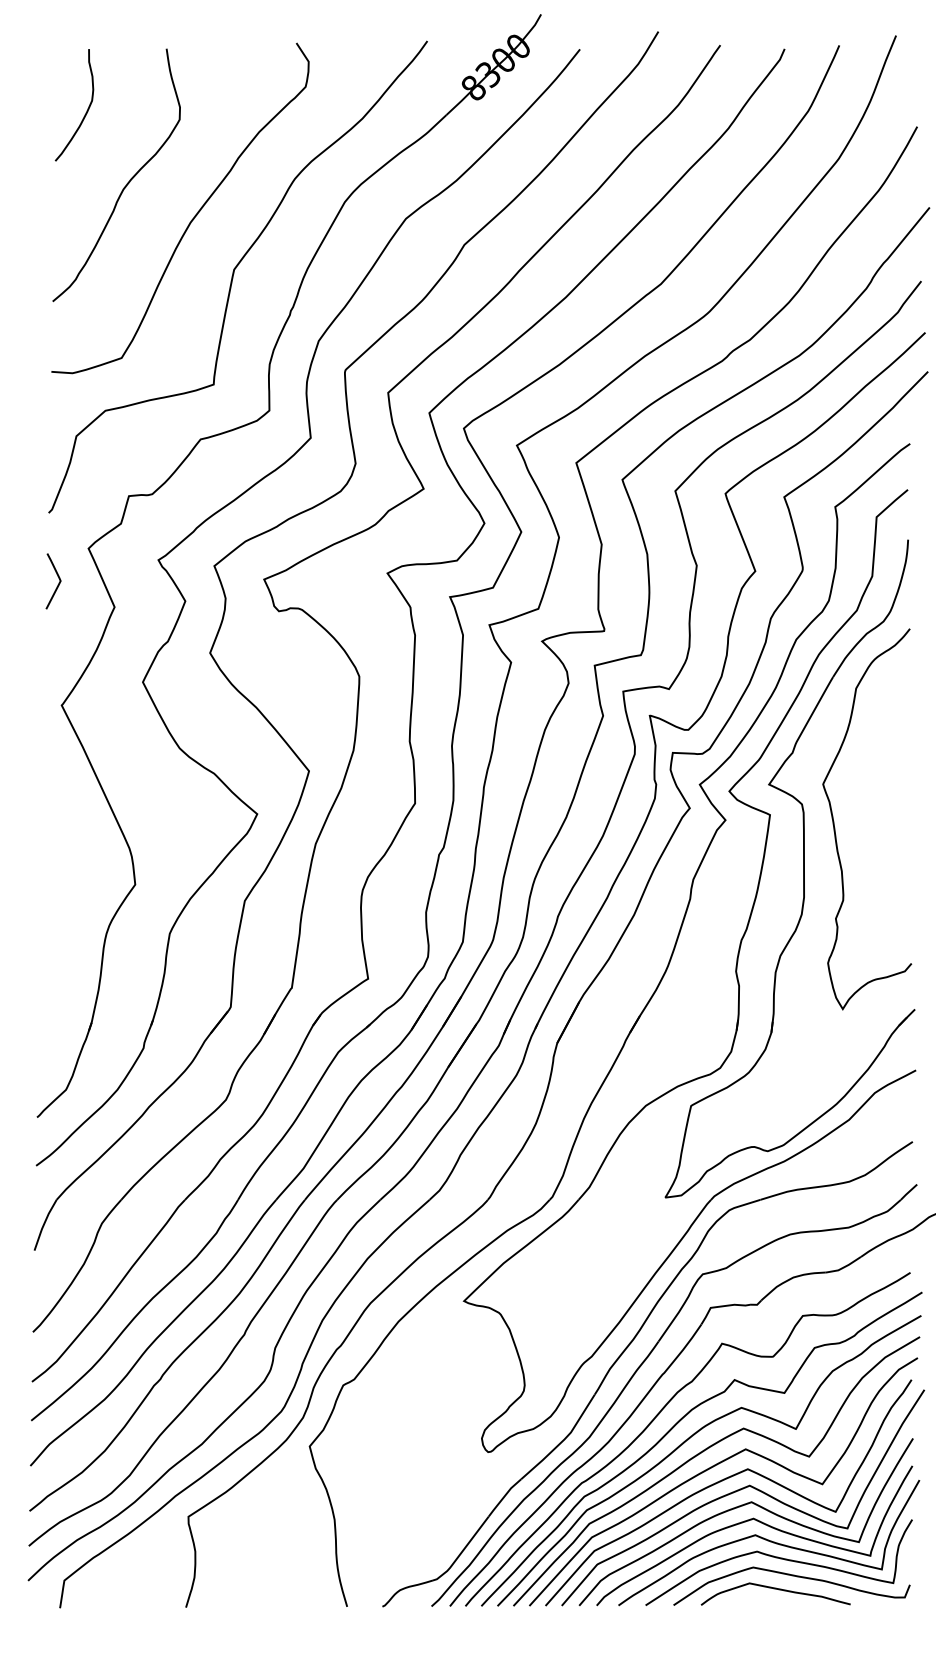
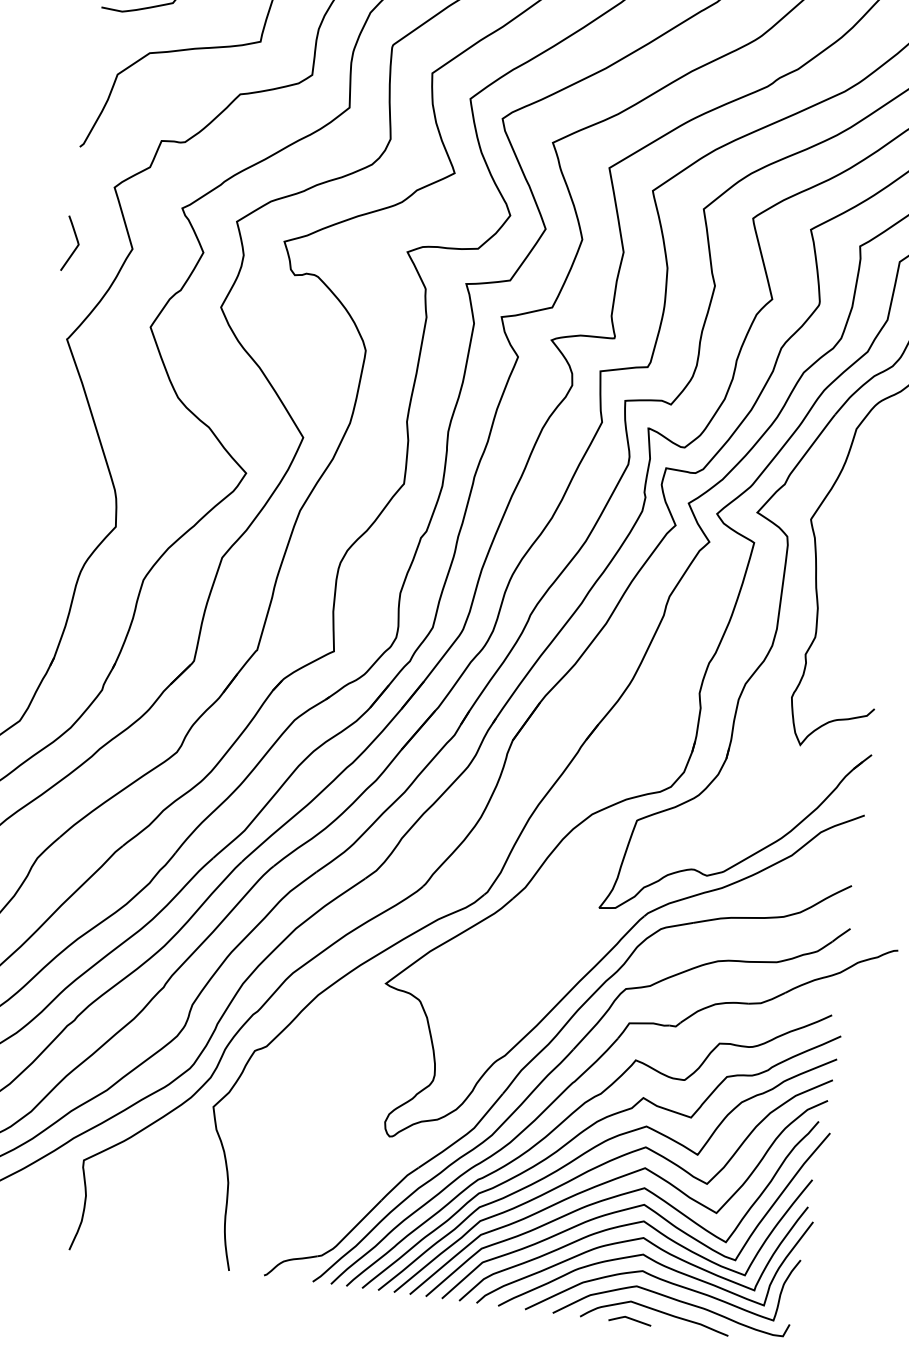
curve: (57, 584) -> (75, 247), moved
curve: (750, 1601) -> (629, 1319), added

